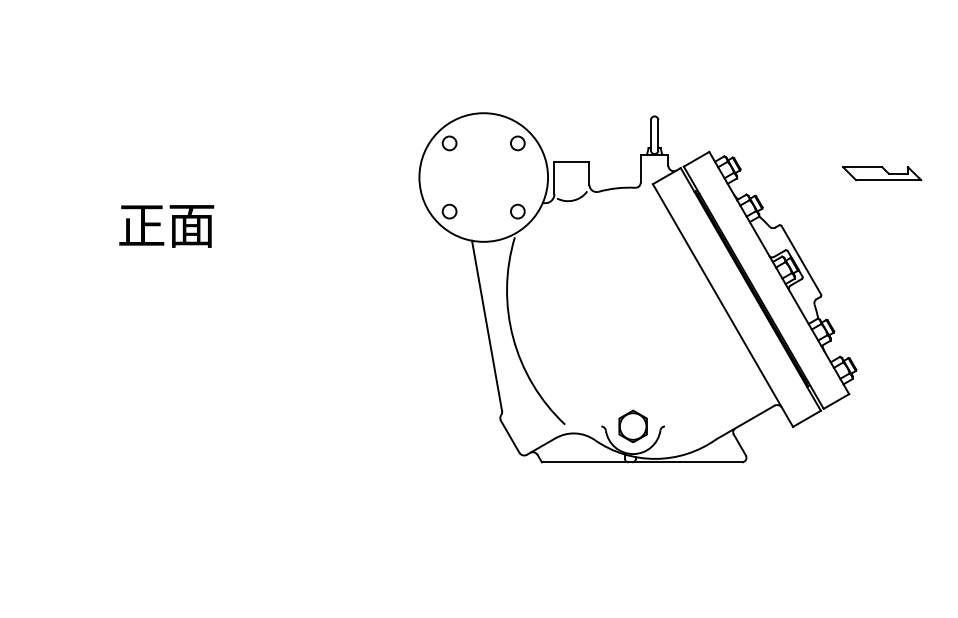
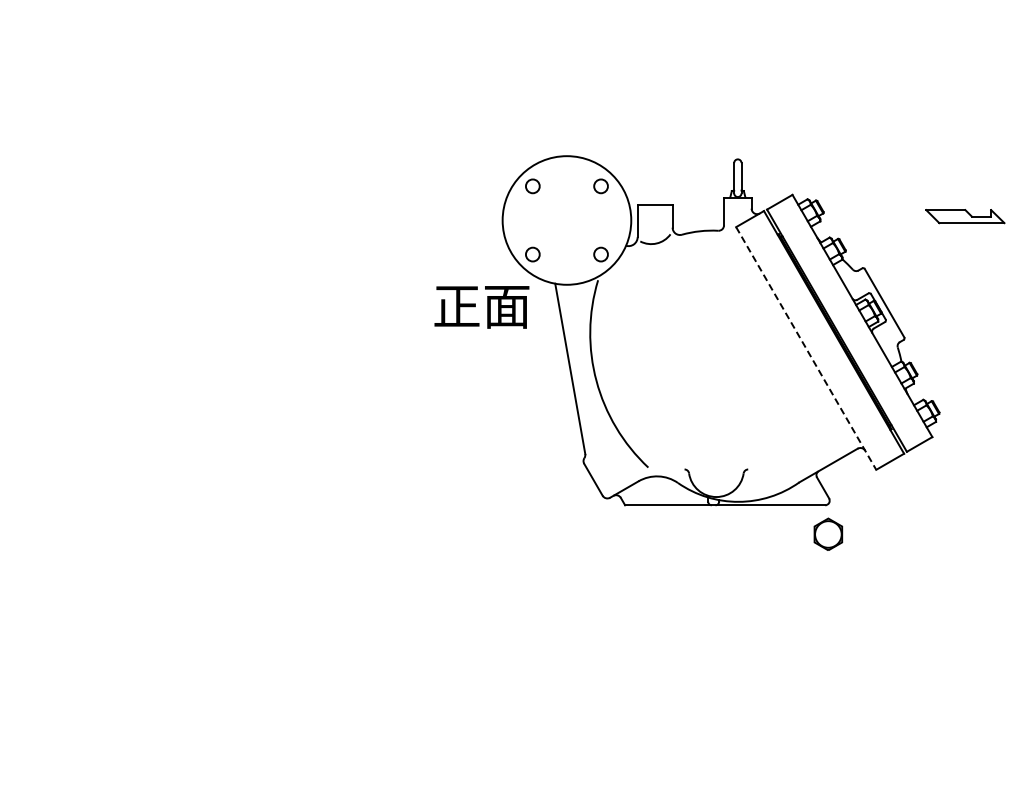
text: (166, 226) -> (481, 307), moved
line: (723, 305) -> (806, 348), solid -> dashed
part: (633, 425) -> (828, 533), moved

